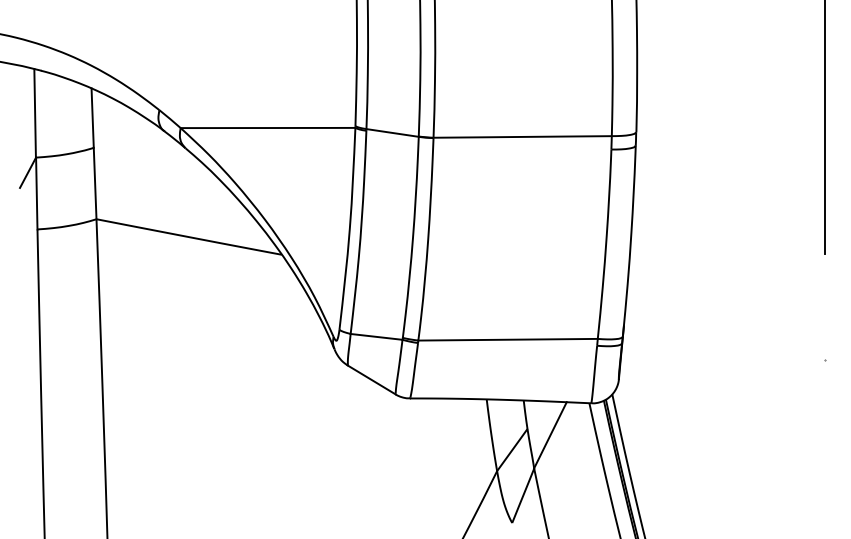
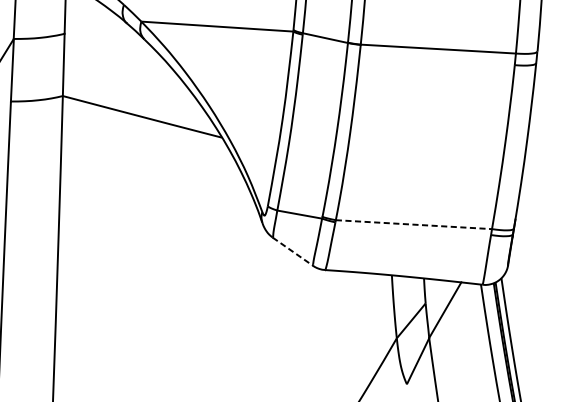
line: (508, 339) -> (414, 224), solid -> dashed
line: (372, 380) -> (293, 252), solid -> dashed

